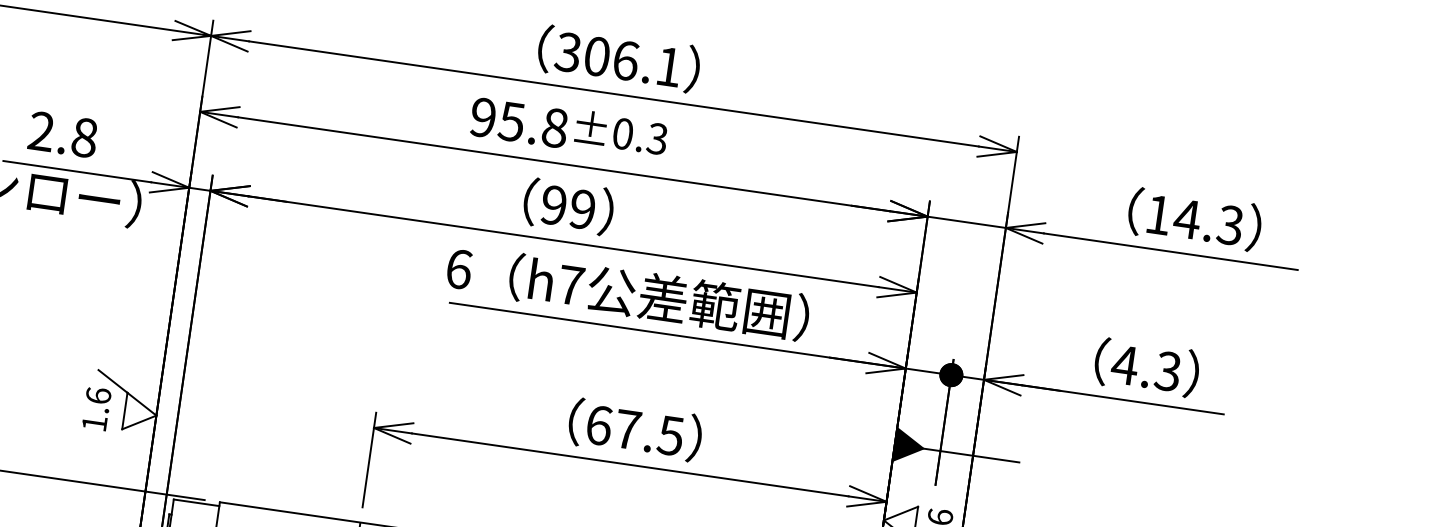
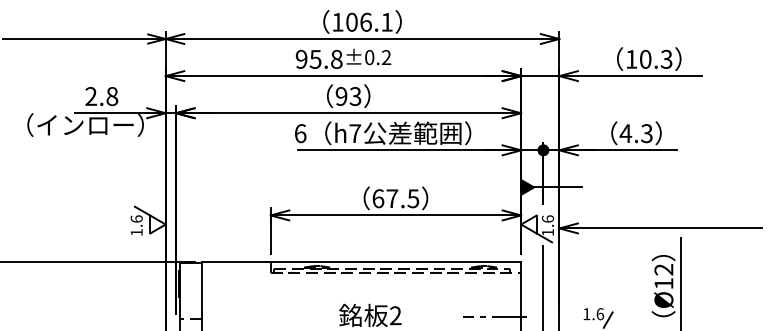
text: (567, 50) -> (337, 21), 306.1 -> 106.1
text: (657, 138) -> (386, 57), ±0.3 -> ±0.2
text: (582, 209) -> (355, 96), 99 -> 93
text: (1187, 217) -> (645, 58), 14.3 -> 10.3

